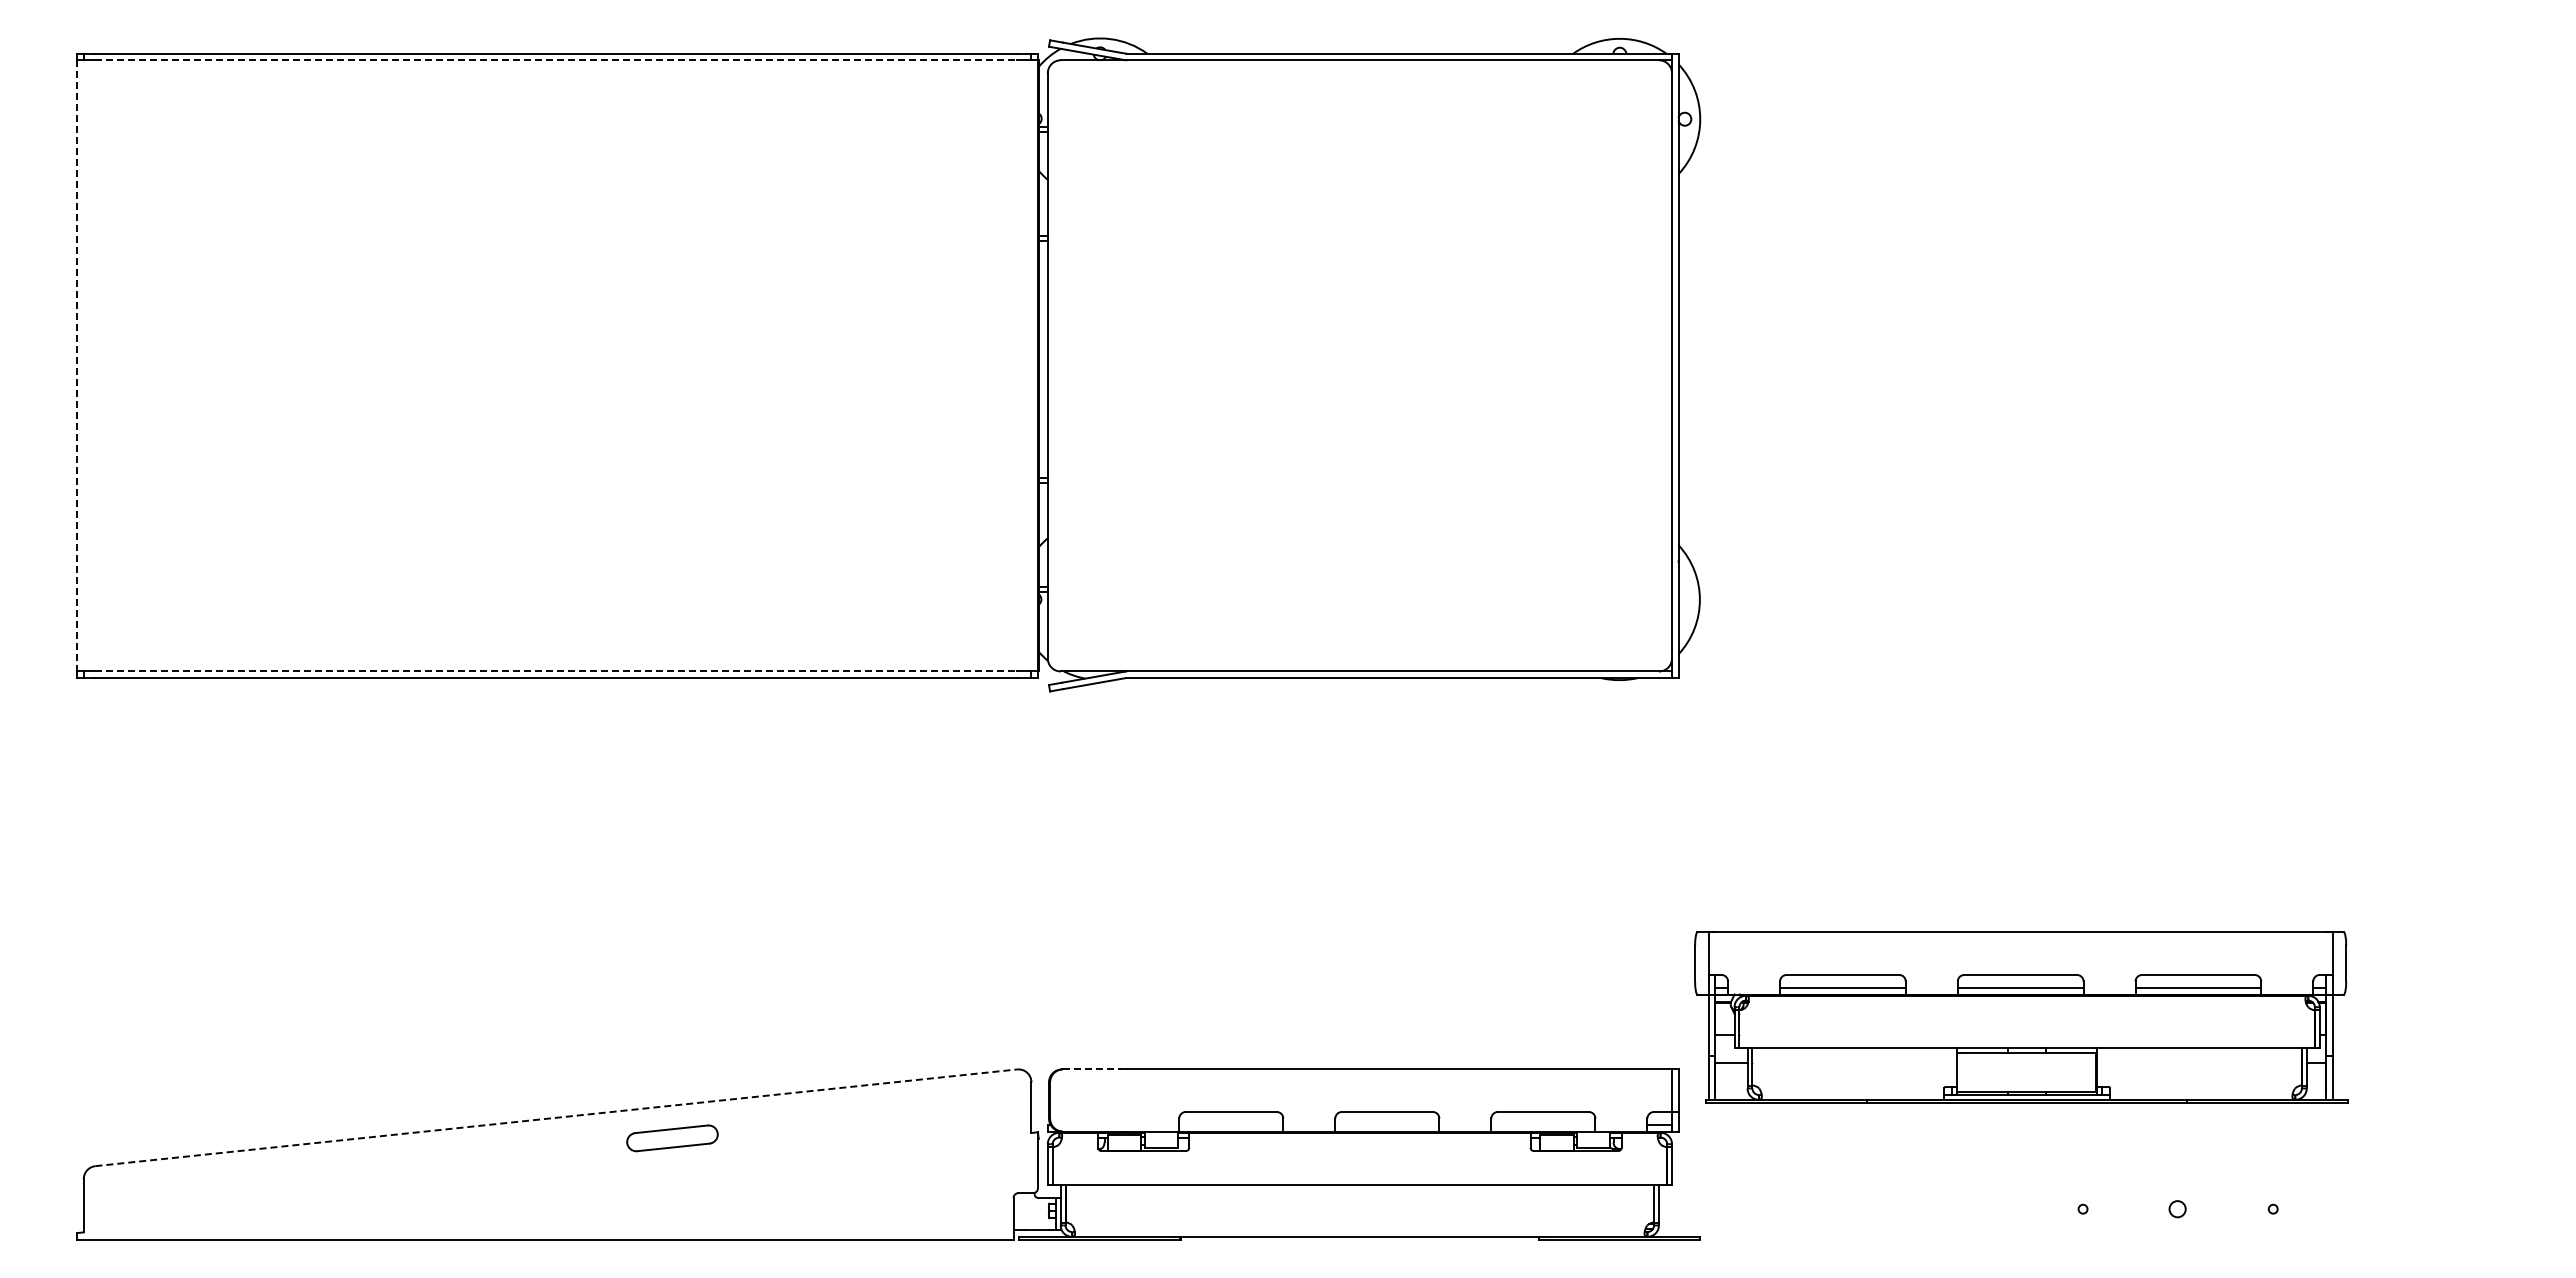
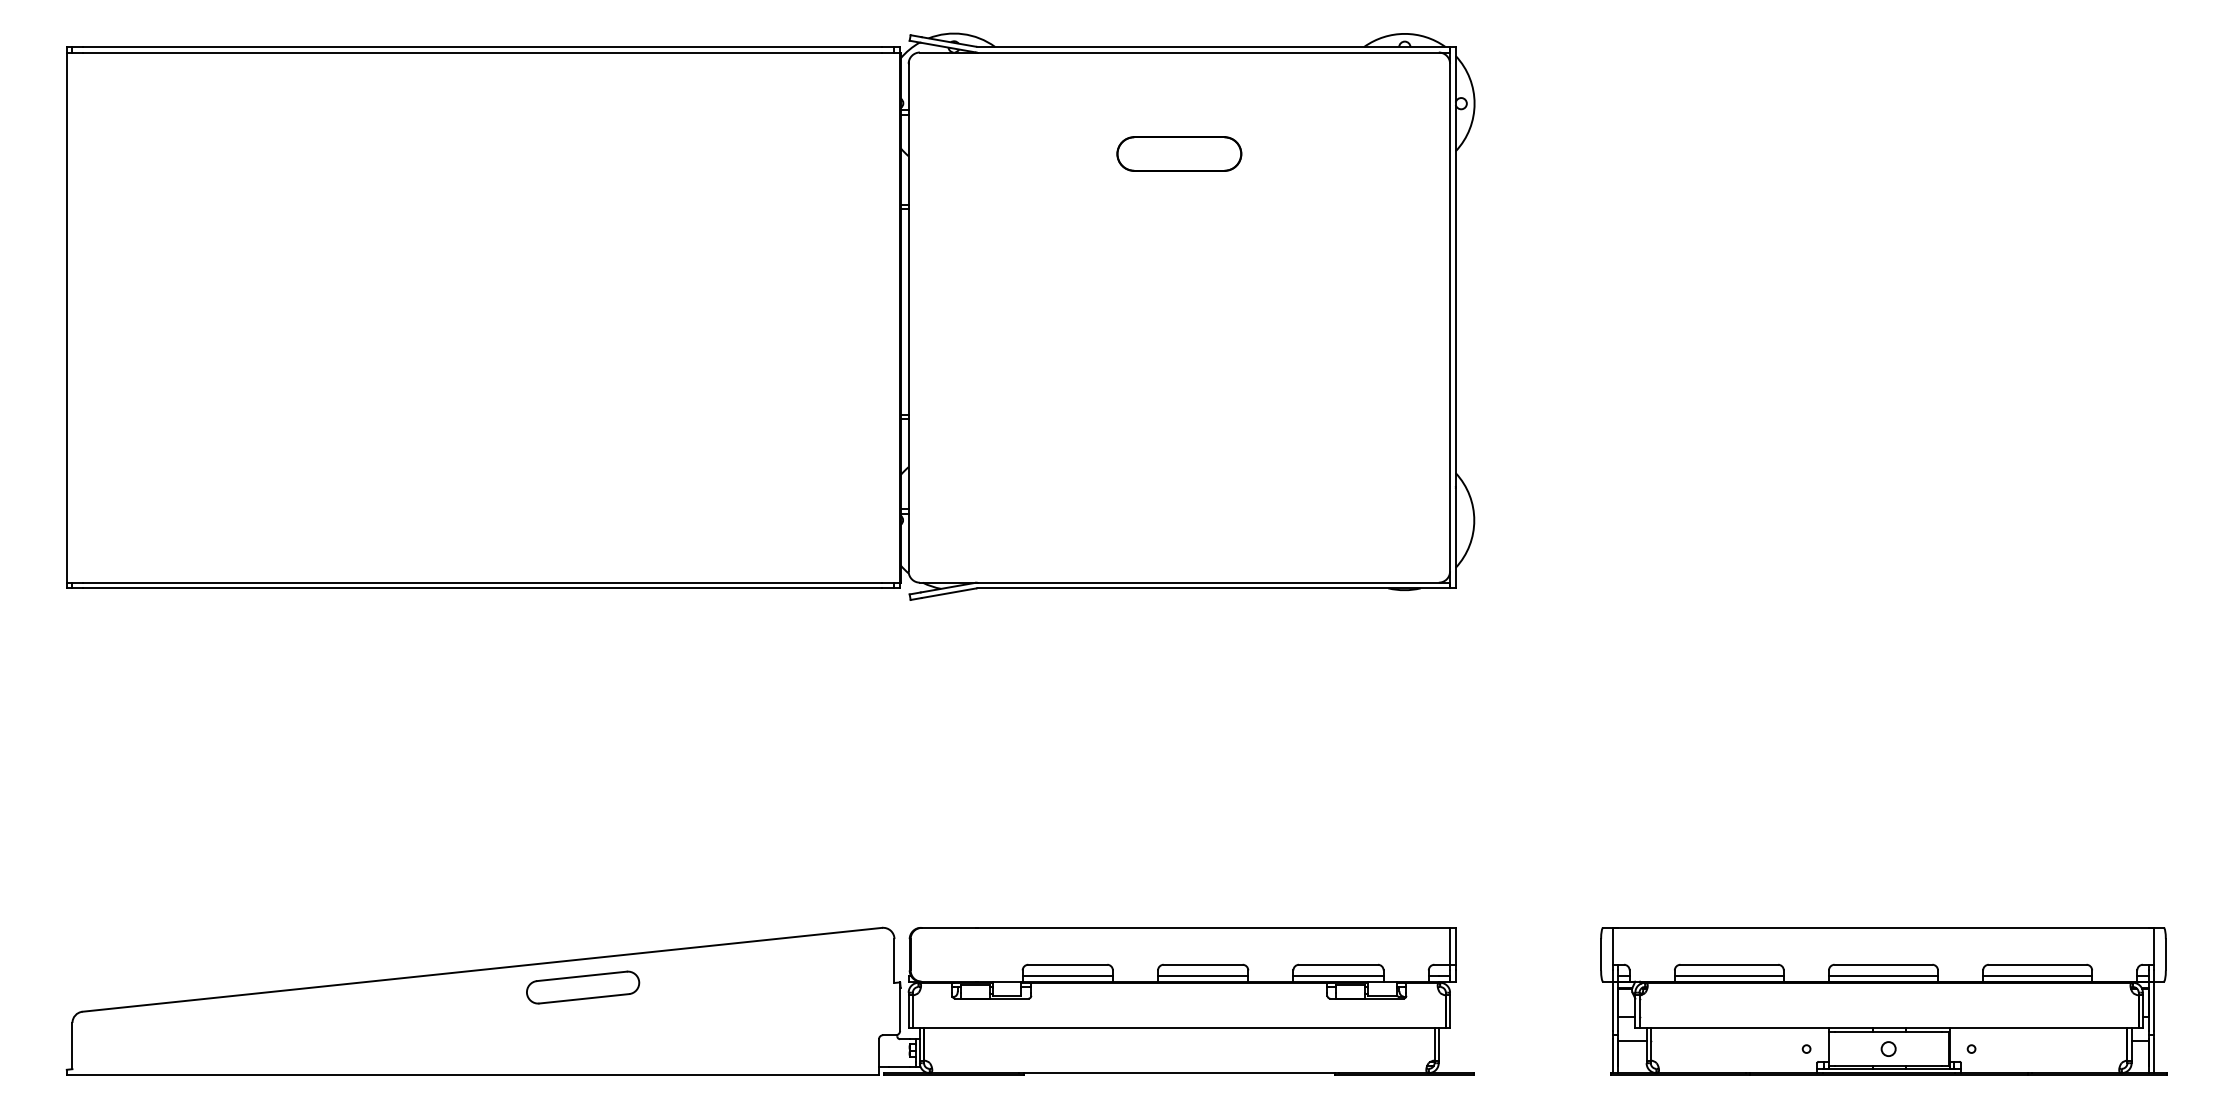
line: (556, 60) -> (482, 52), dashed -> solid
part: (1359, 176) -> (1179, 153), added
line: (77, 365) -> (67, 317), dashed -> solid
line: (556, 671) -> (482, 582), dashed -> solid
part: (2021, 1017) -> (1884, 1001), moved
line: (1094, 1069) -> (949, 927), dashed -> solid
line: (556, 1117) -> (482, 969), dashed -> solid
line: (1231, 1125) -> (1067, 976), added
line: (1387, 1125) -> (1203, 976), added
line: (1543, 1125) -> (1338, 976), added
part: (672, 1138) -> (583, 987), size x1.43

